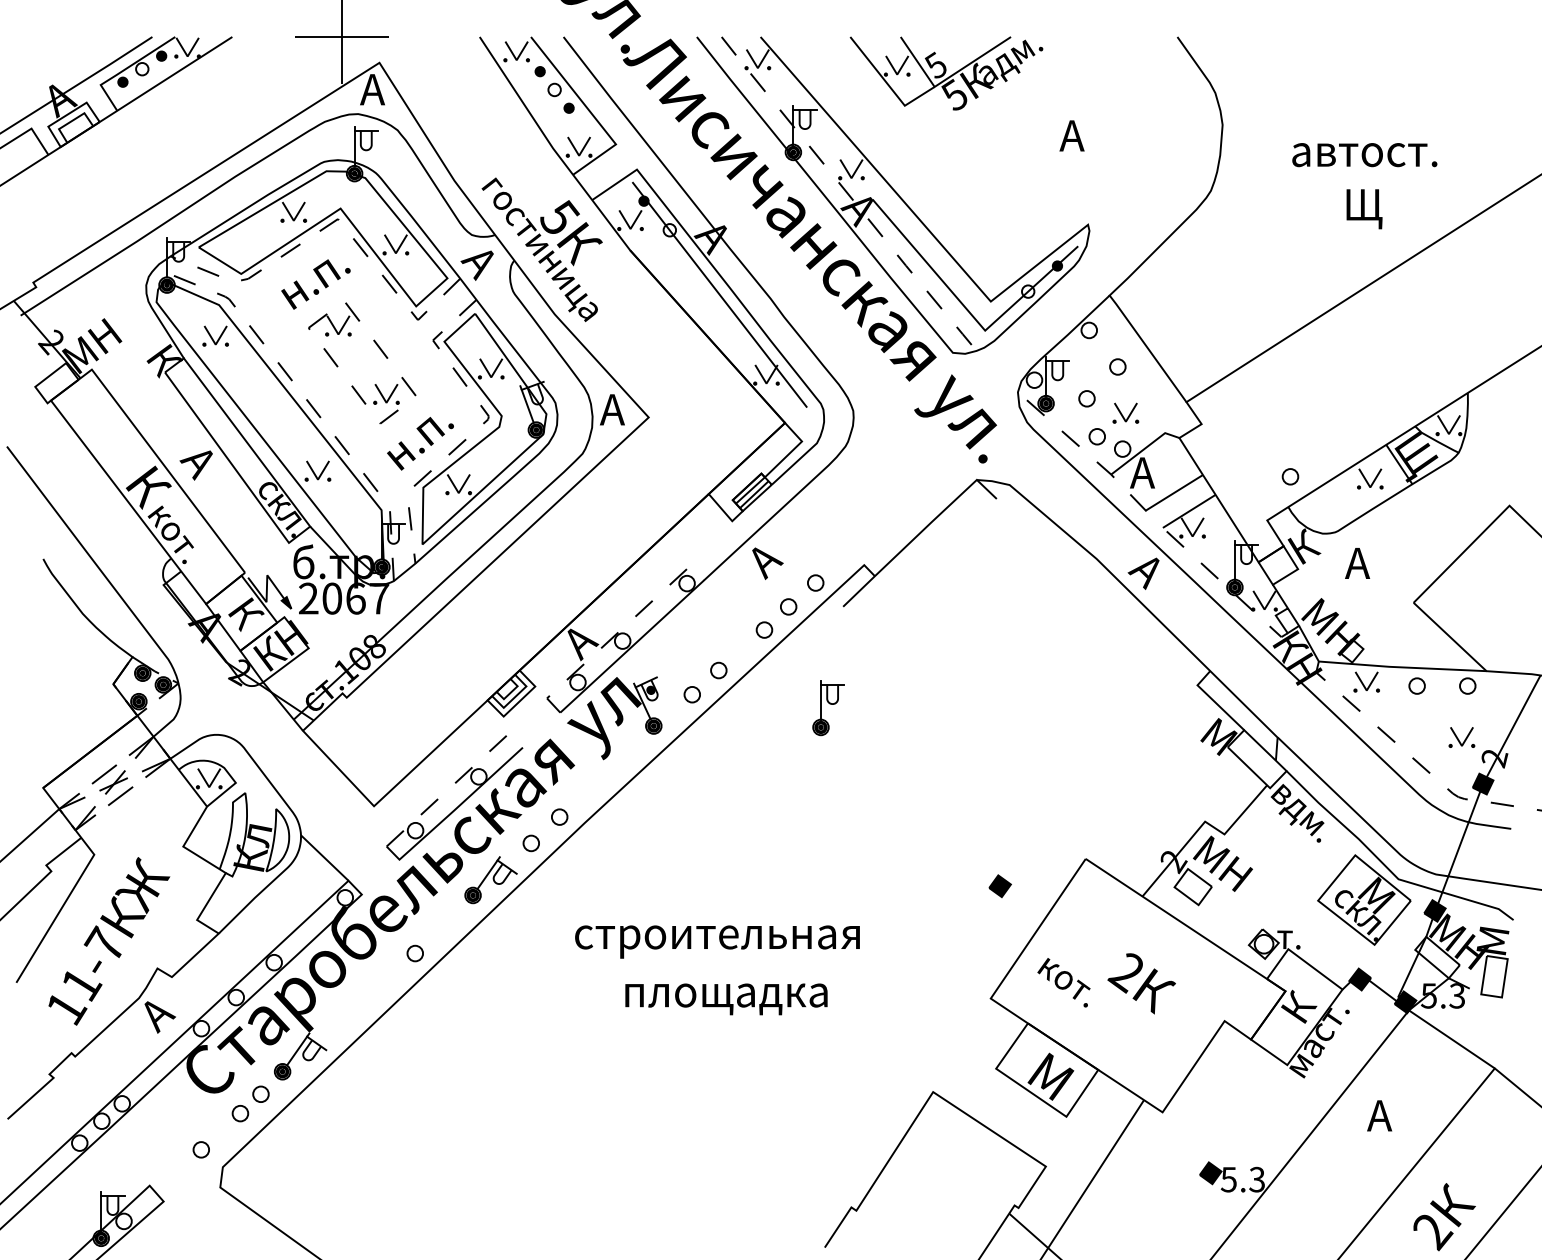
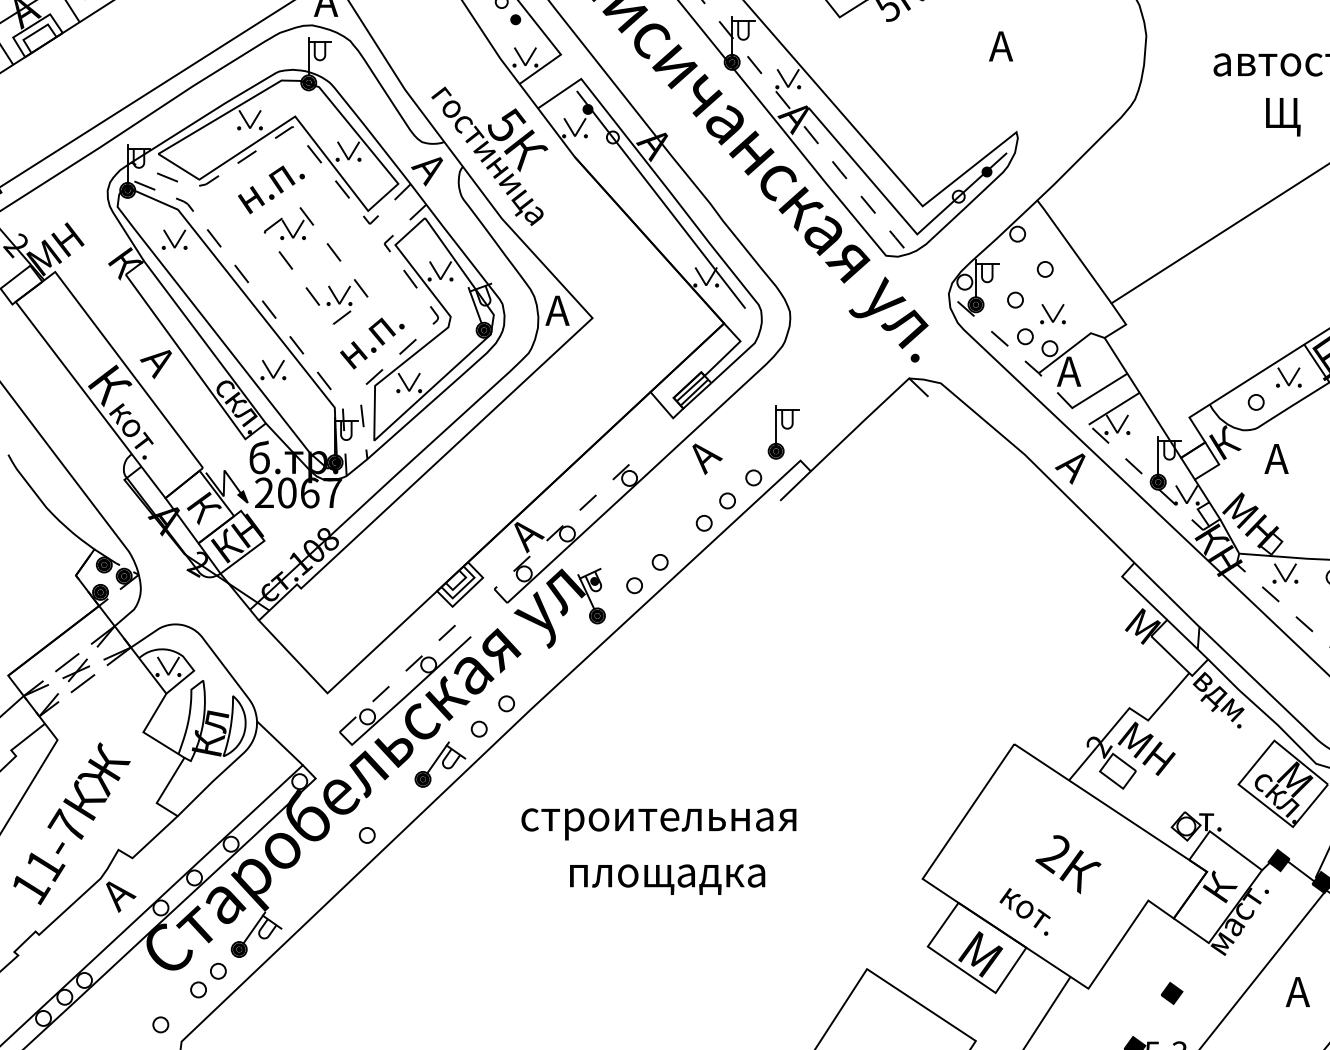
part: (1290, 476) -> (1256, 402), moved
part: (828, 708) -> (783, 433), moved
part: (999, 886) -> (1171, 993), moved
text: (1063, 982) -> (1024, 911), moved

